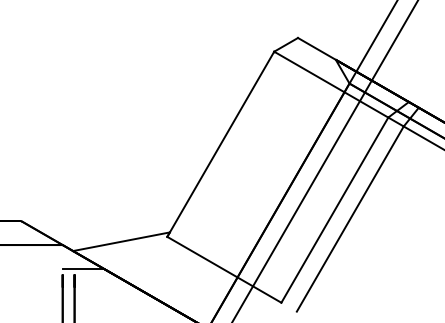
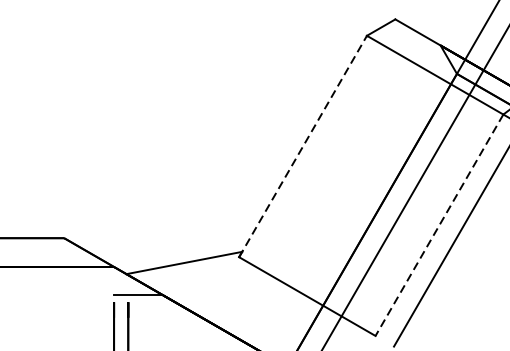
line: (220, 144) -> (302, 146), solid -> dashed
line: (334, 210) -> (439, 225), solid -> dashed

